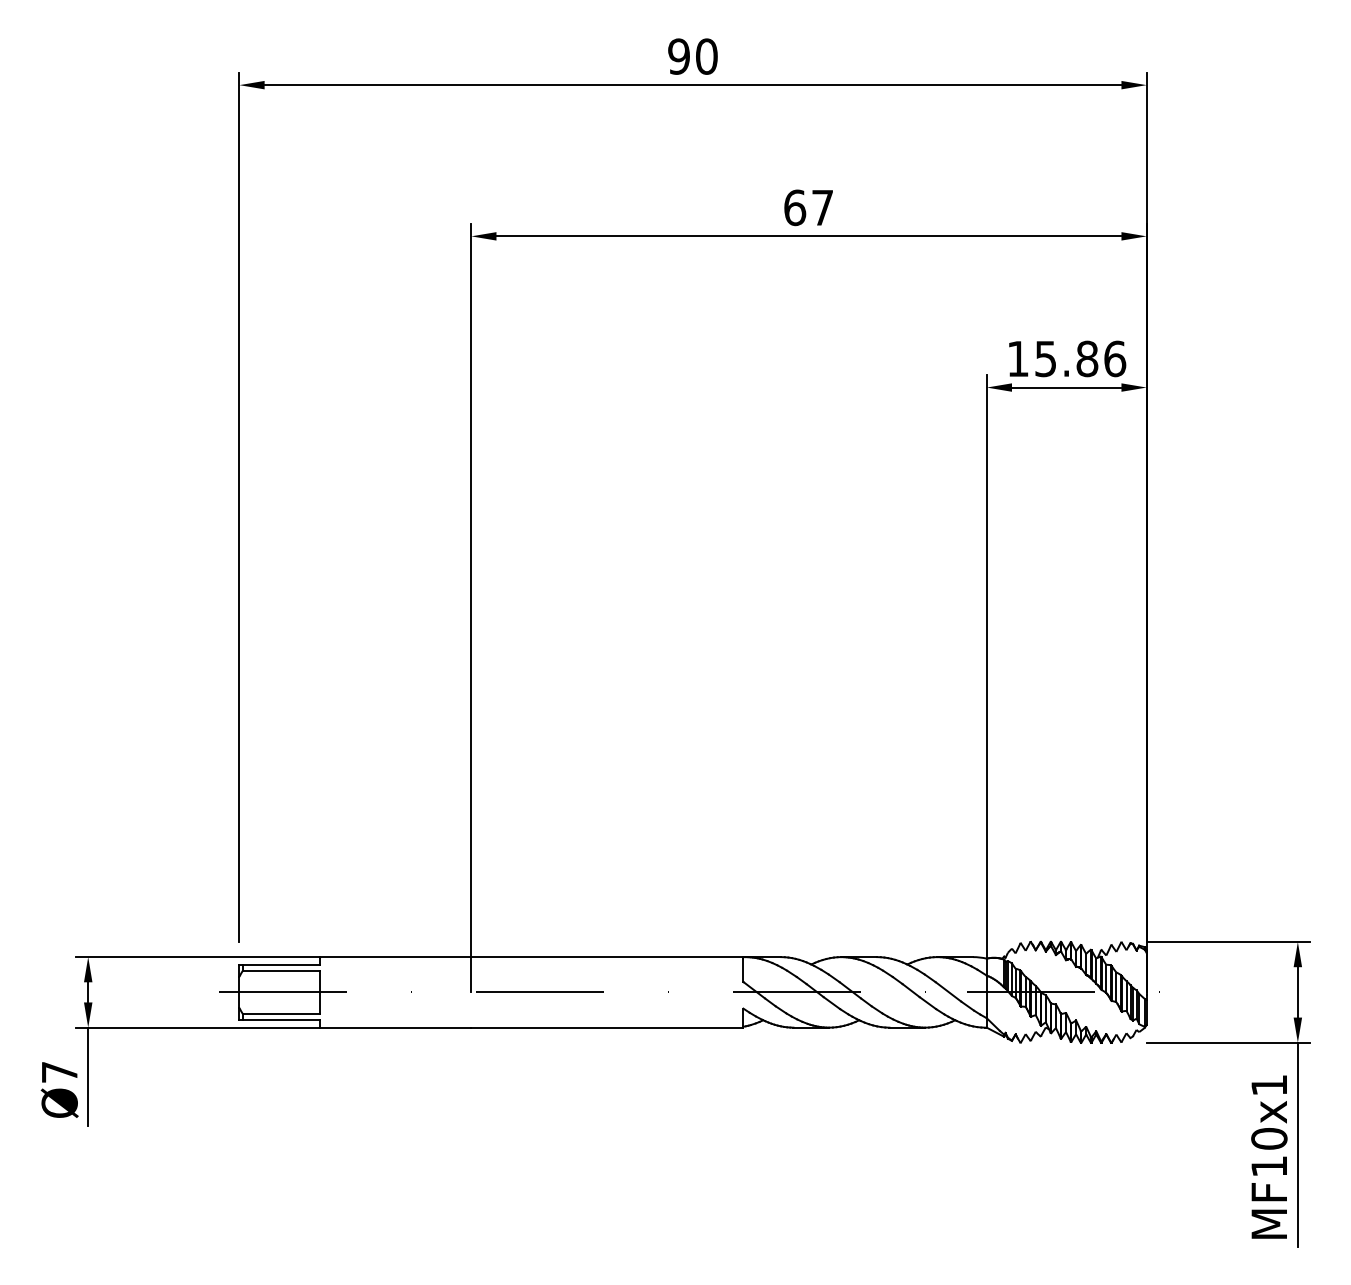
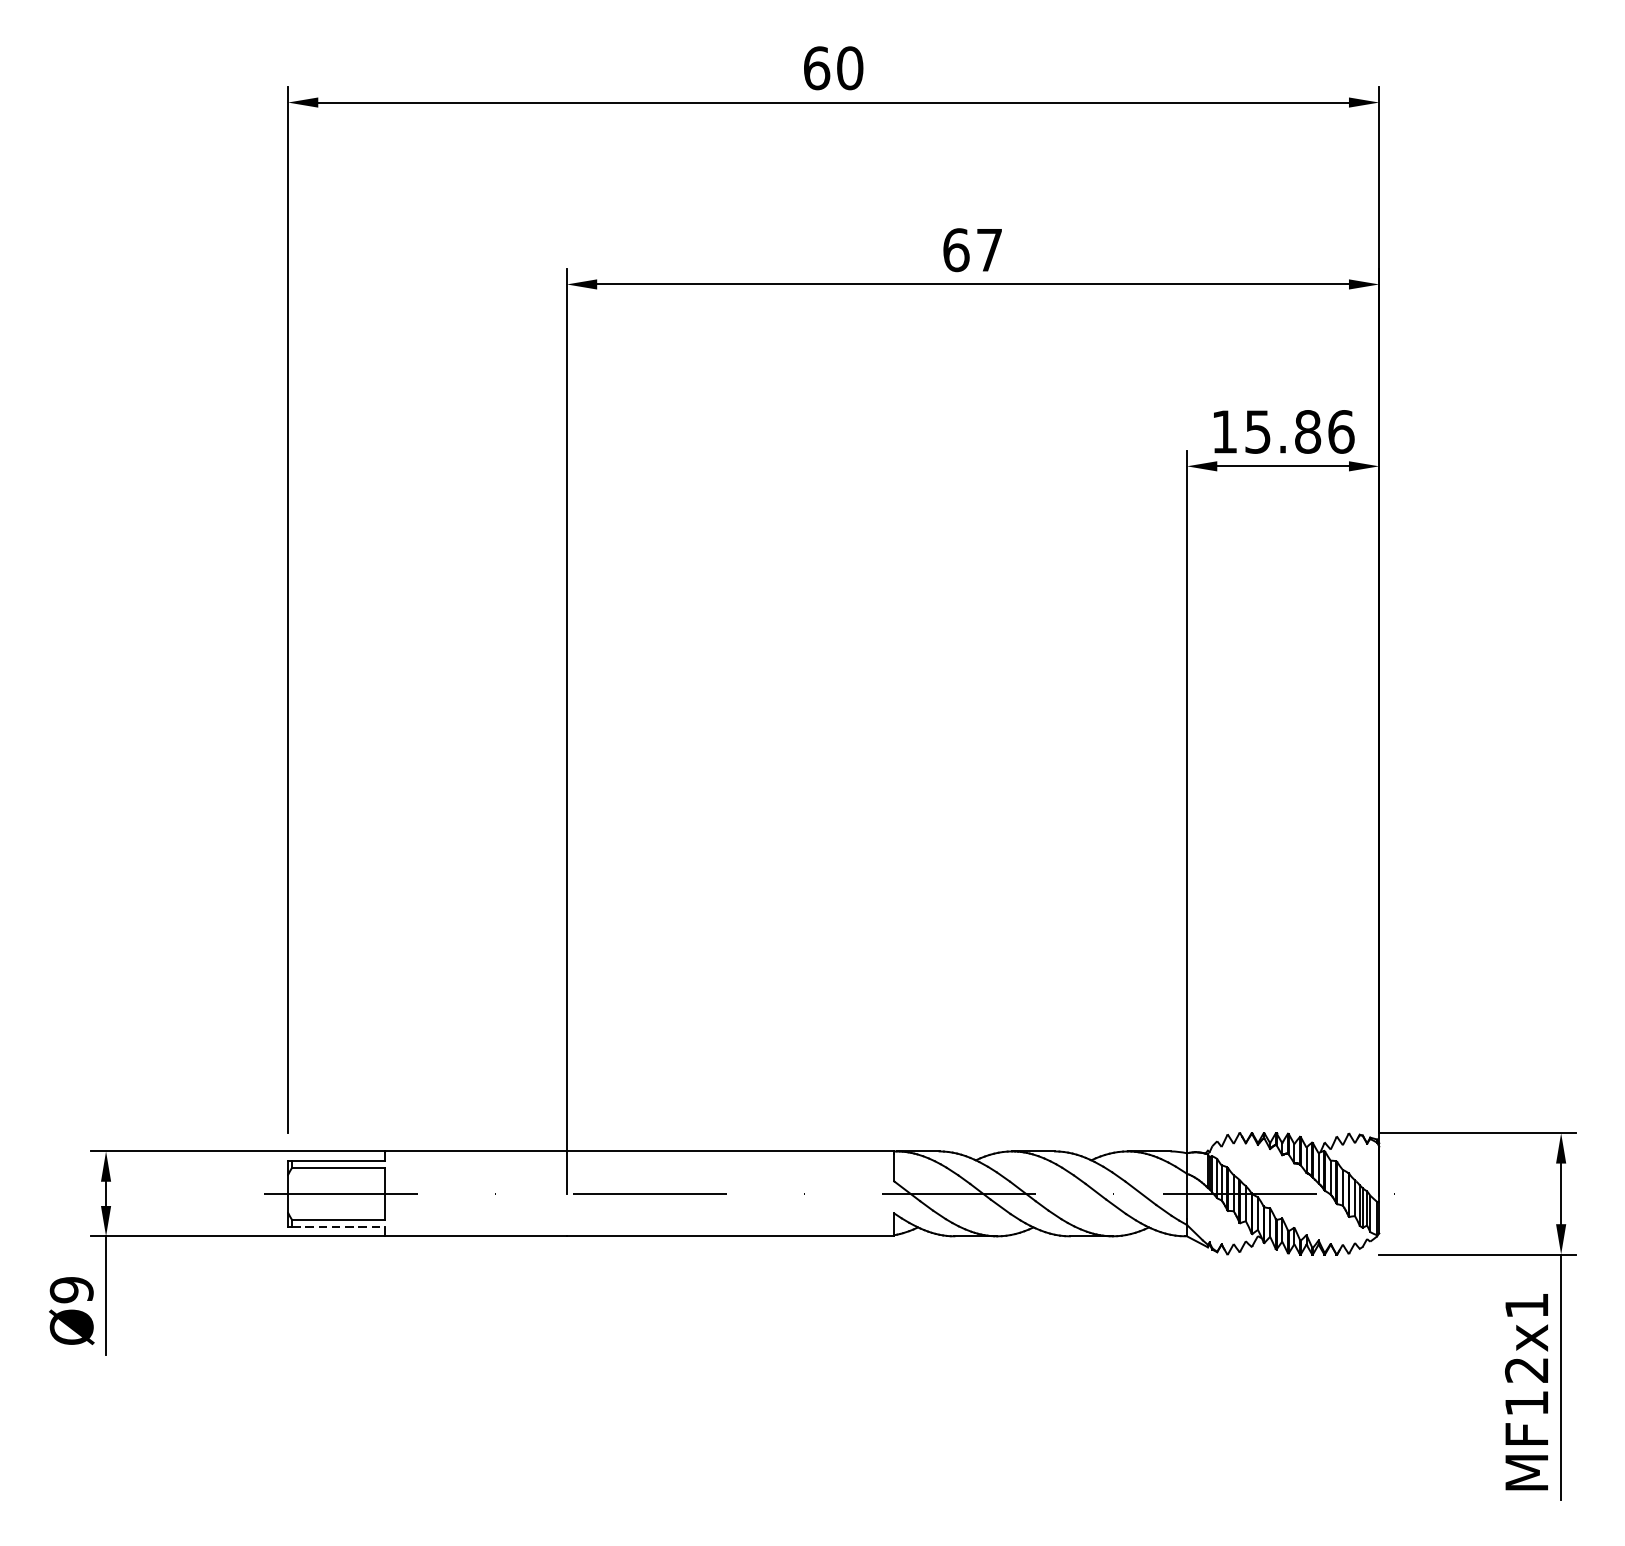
text: (679, 56) -> (817, 68), 90 -> 60
line: (281, 1020) -> (338, 1227), solid -> dashed
text: (59, 1072) -> (71, 1290), Ø7 -> Ø9
text: (1269, 1138) -> (1527, 1369), MF10x1 -> MF12x1

